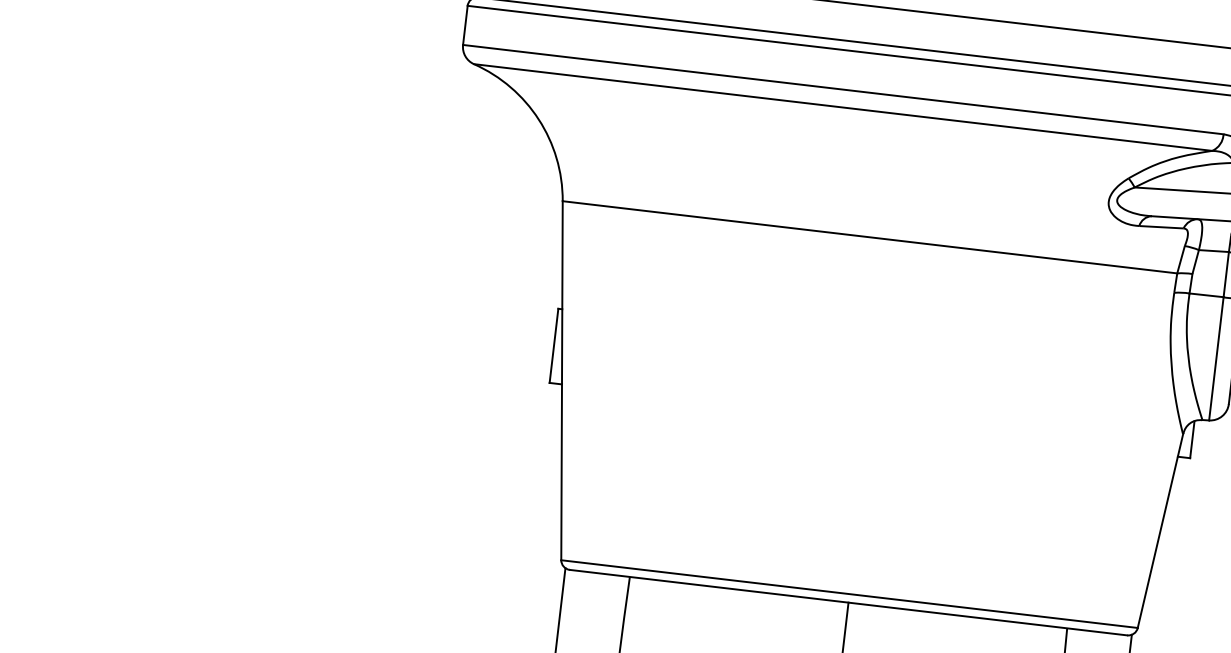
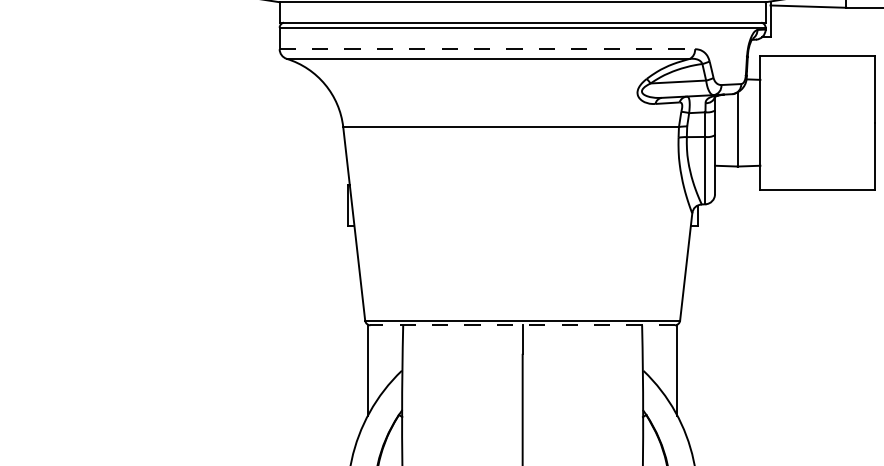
line: (843, 90) -> (487, 49), solid -> dashed
line: (848, 602) -> (522, 325), solid -> dashed

